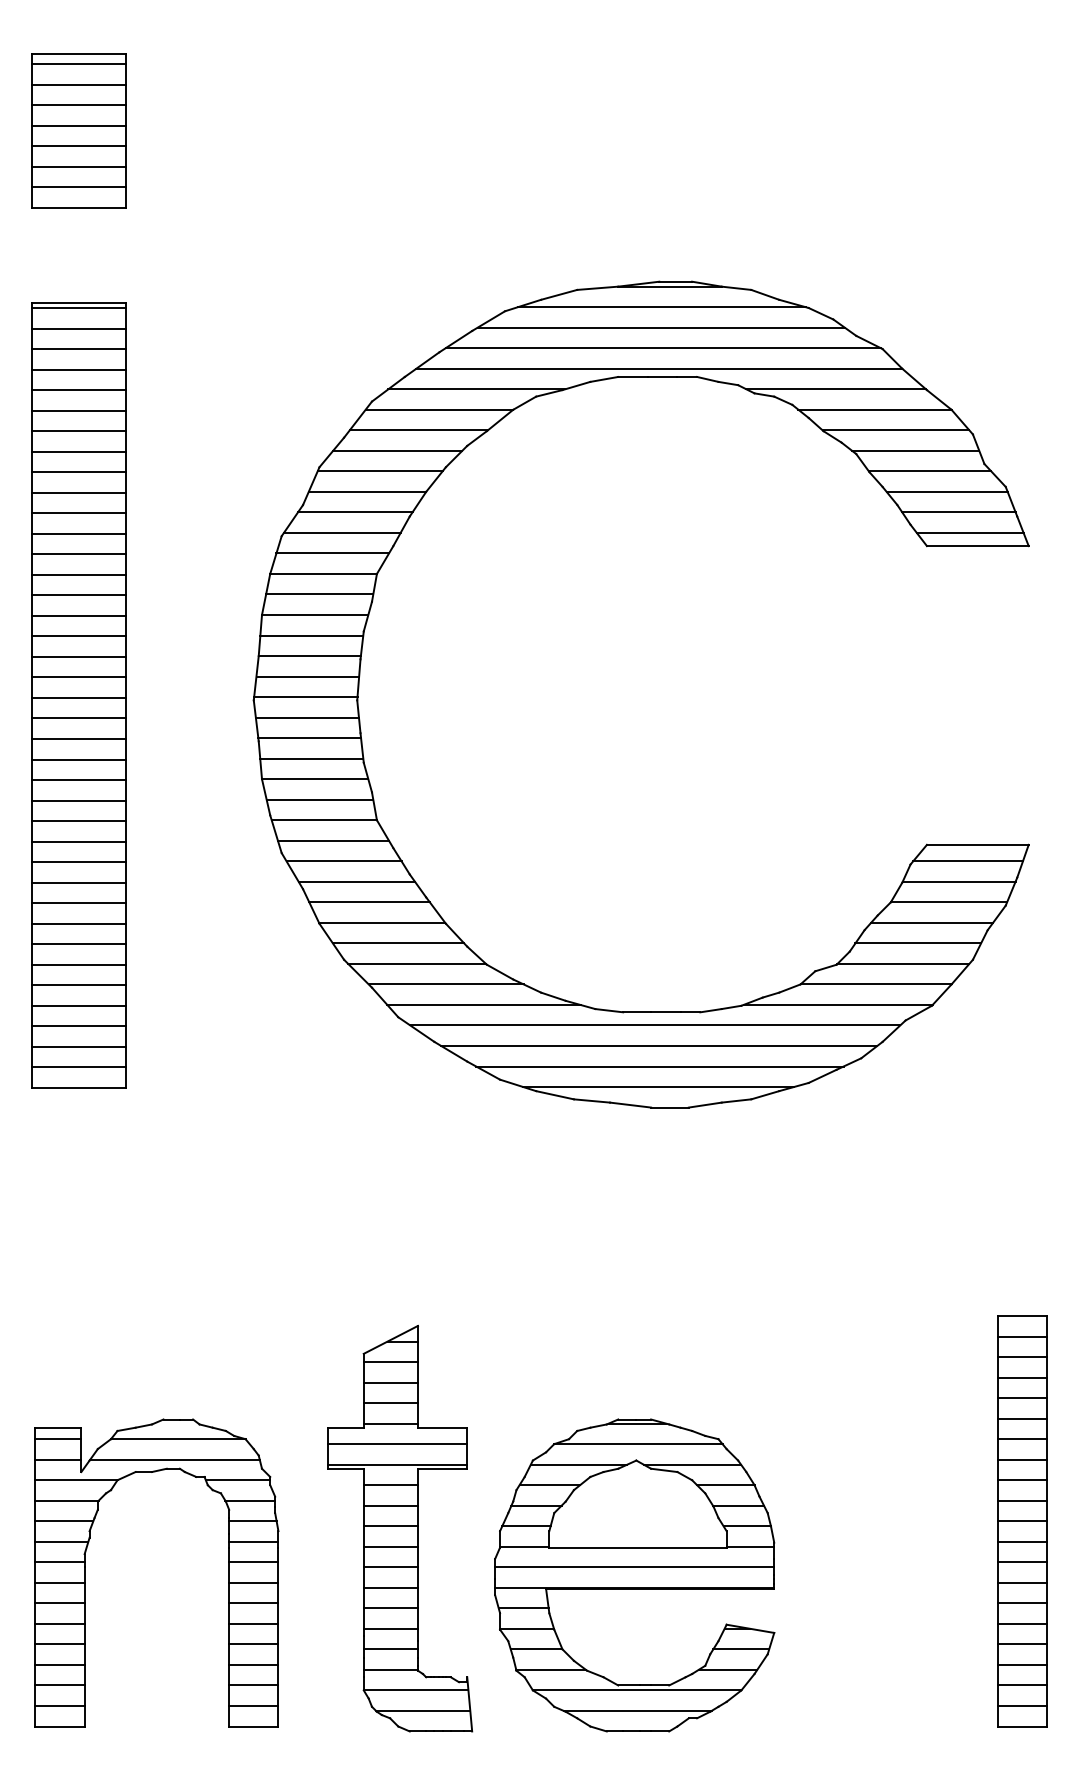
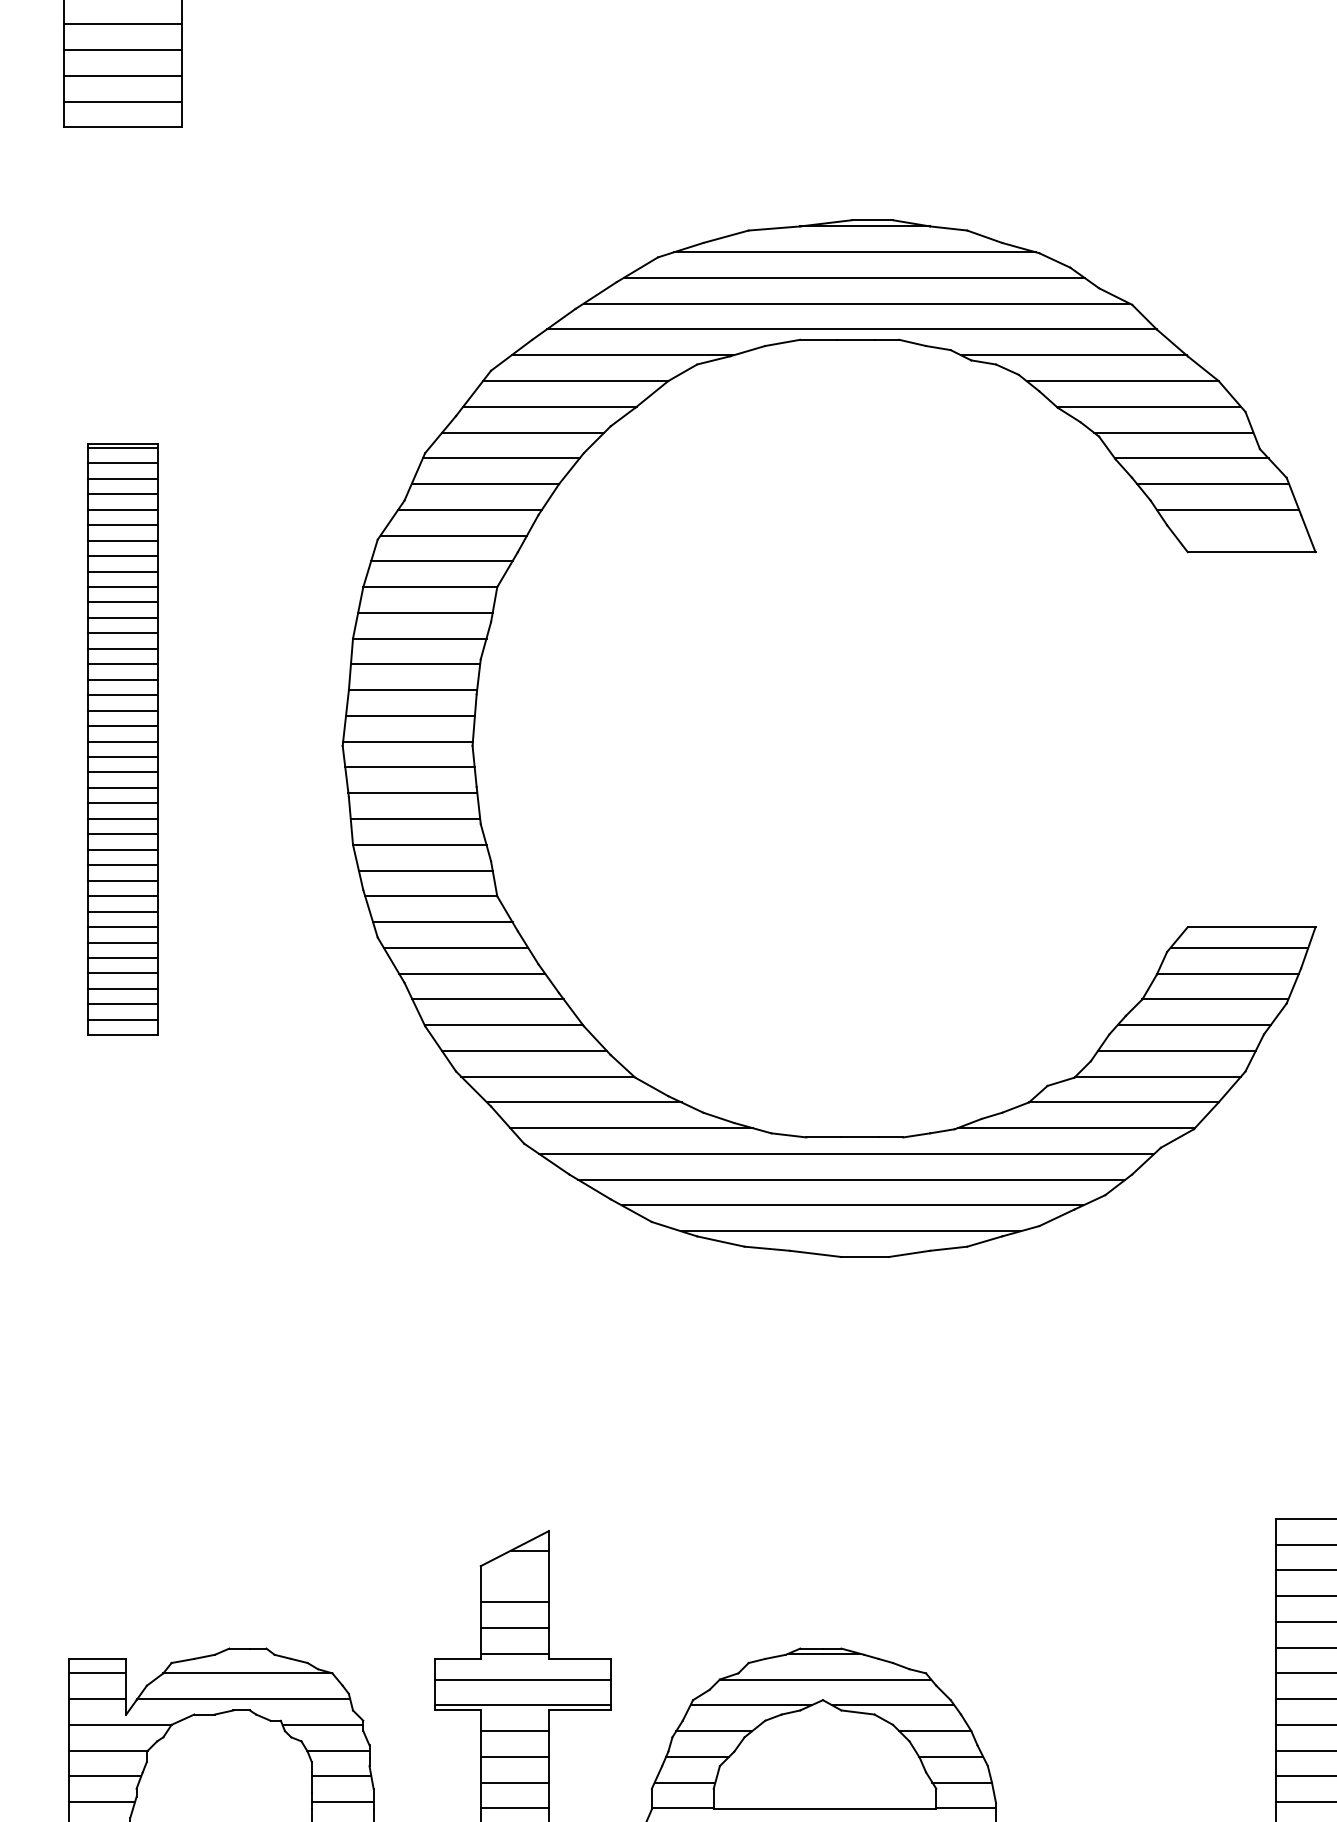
line: (969, 532) -> (1241, 535), removed
part: (78, 695) -> (122, 739), size x0.6
line: (390, 1362) -> (514, 1577), removed

